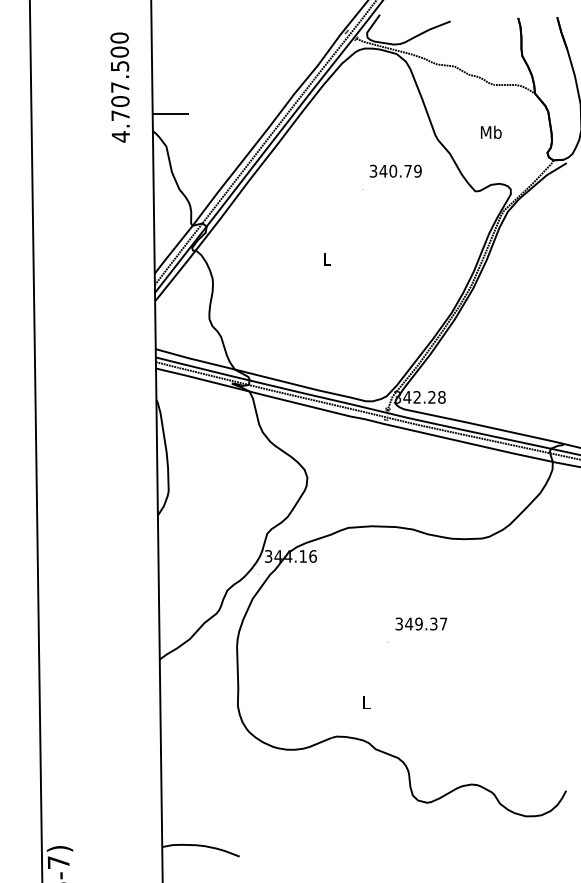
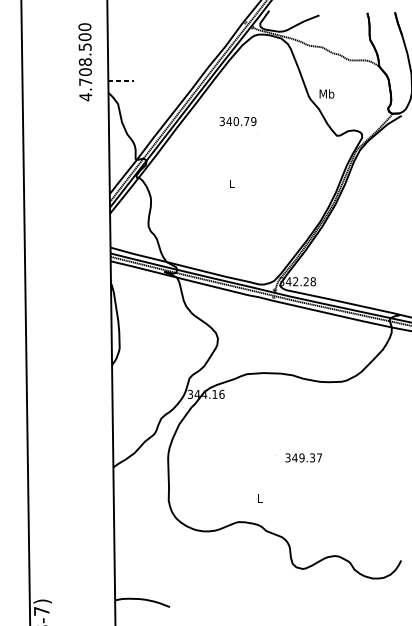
text: (120, 86) -> (85, 61), 4.707.500 -> 4.708.500
line: (170, 113) -> (120, 80), solid -> dashed
text: (491, 131) -> (327, 93), moved
text: (395, 170) -> (237, 120), moved
text: (421, 623) -> (303, 457), moved

